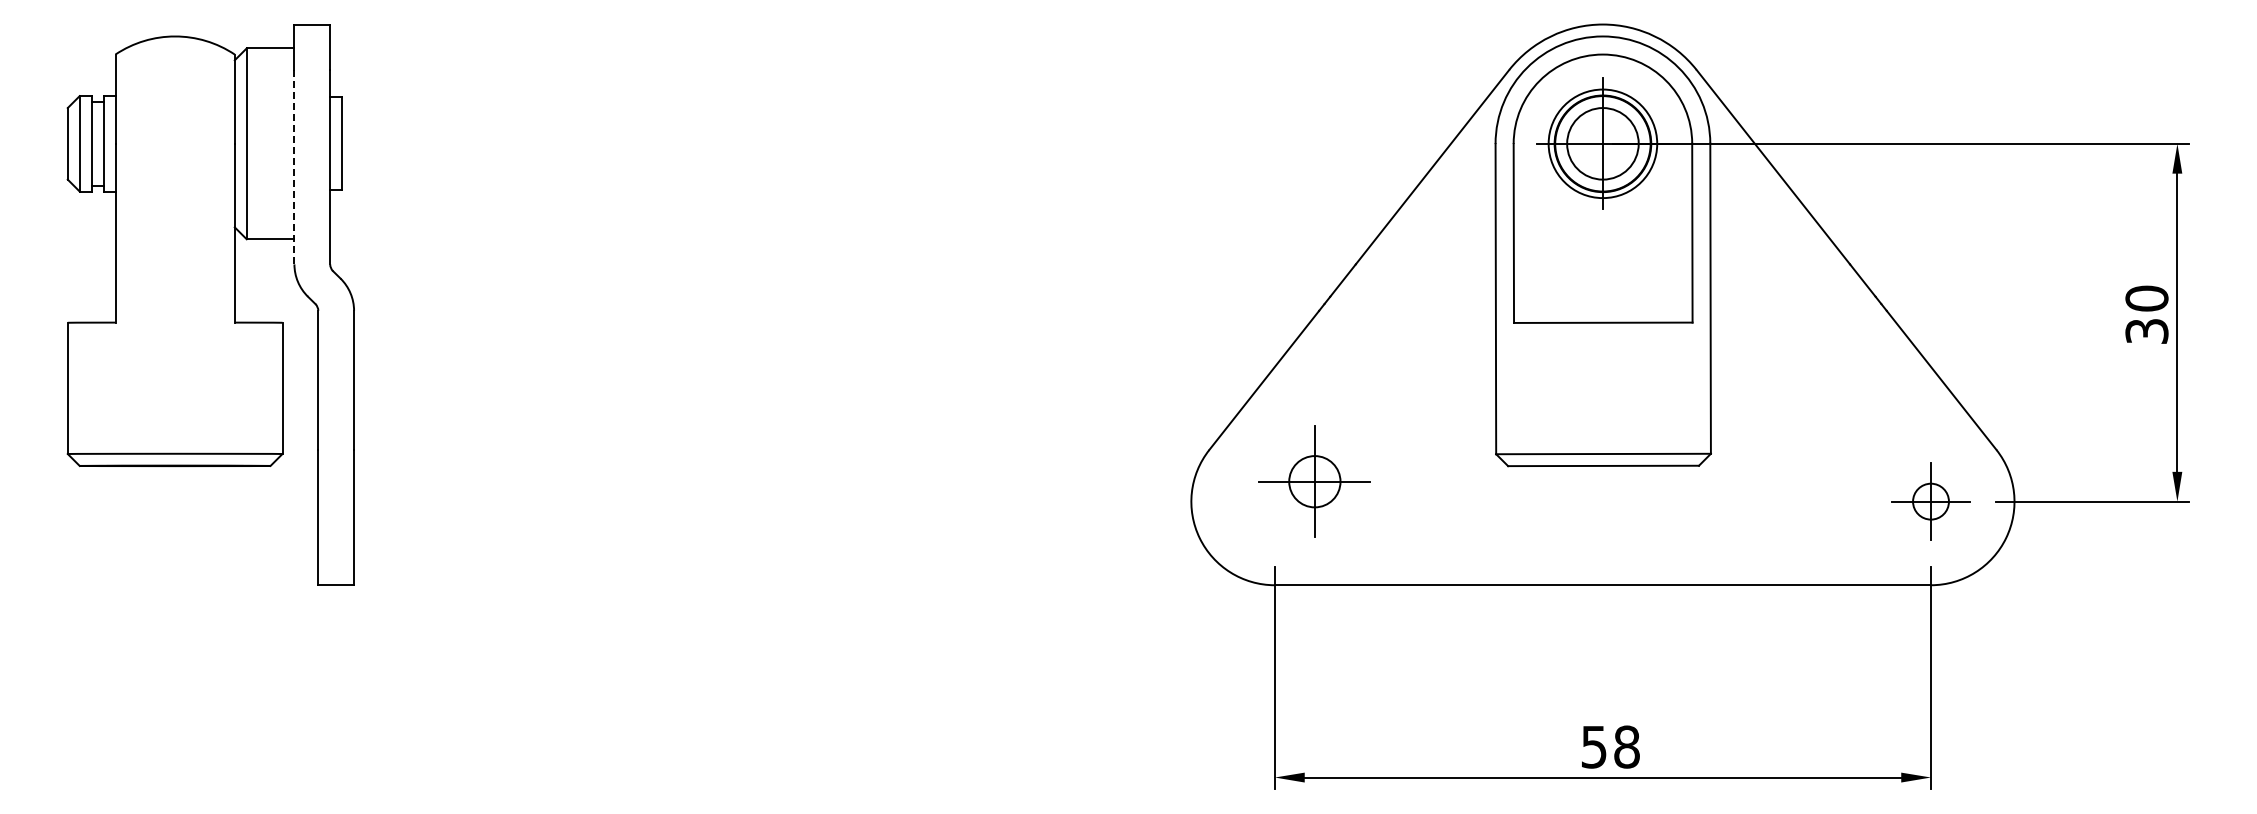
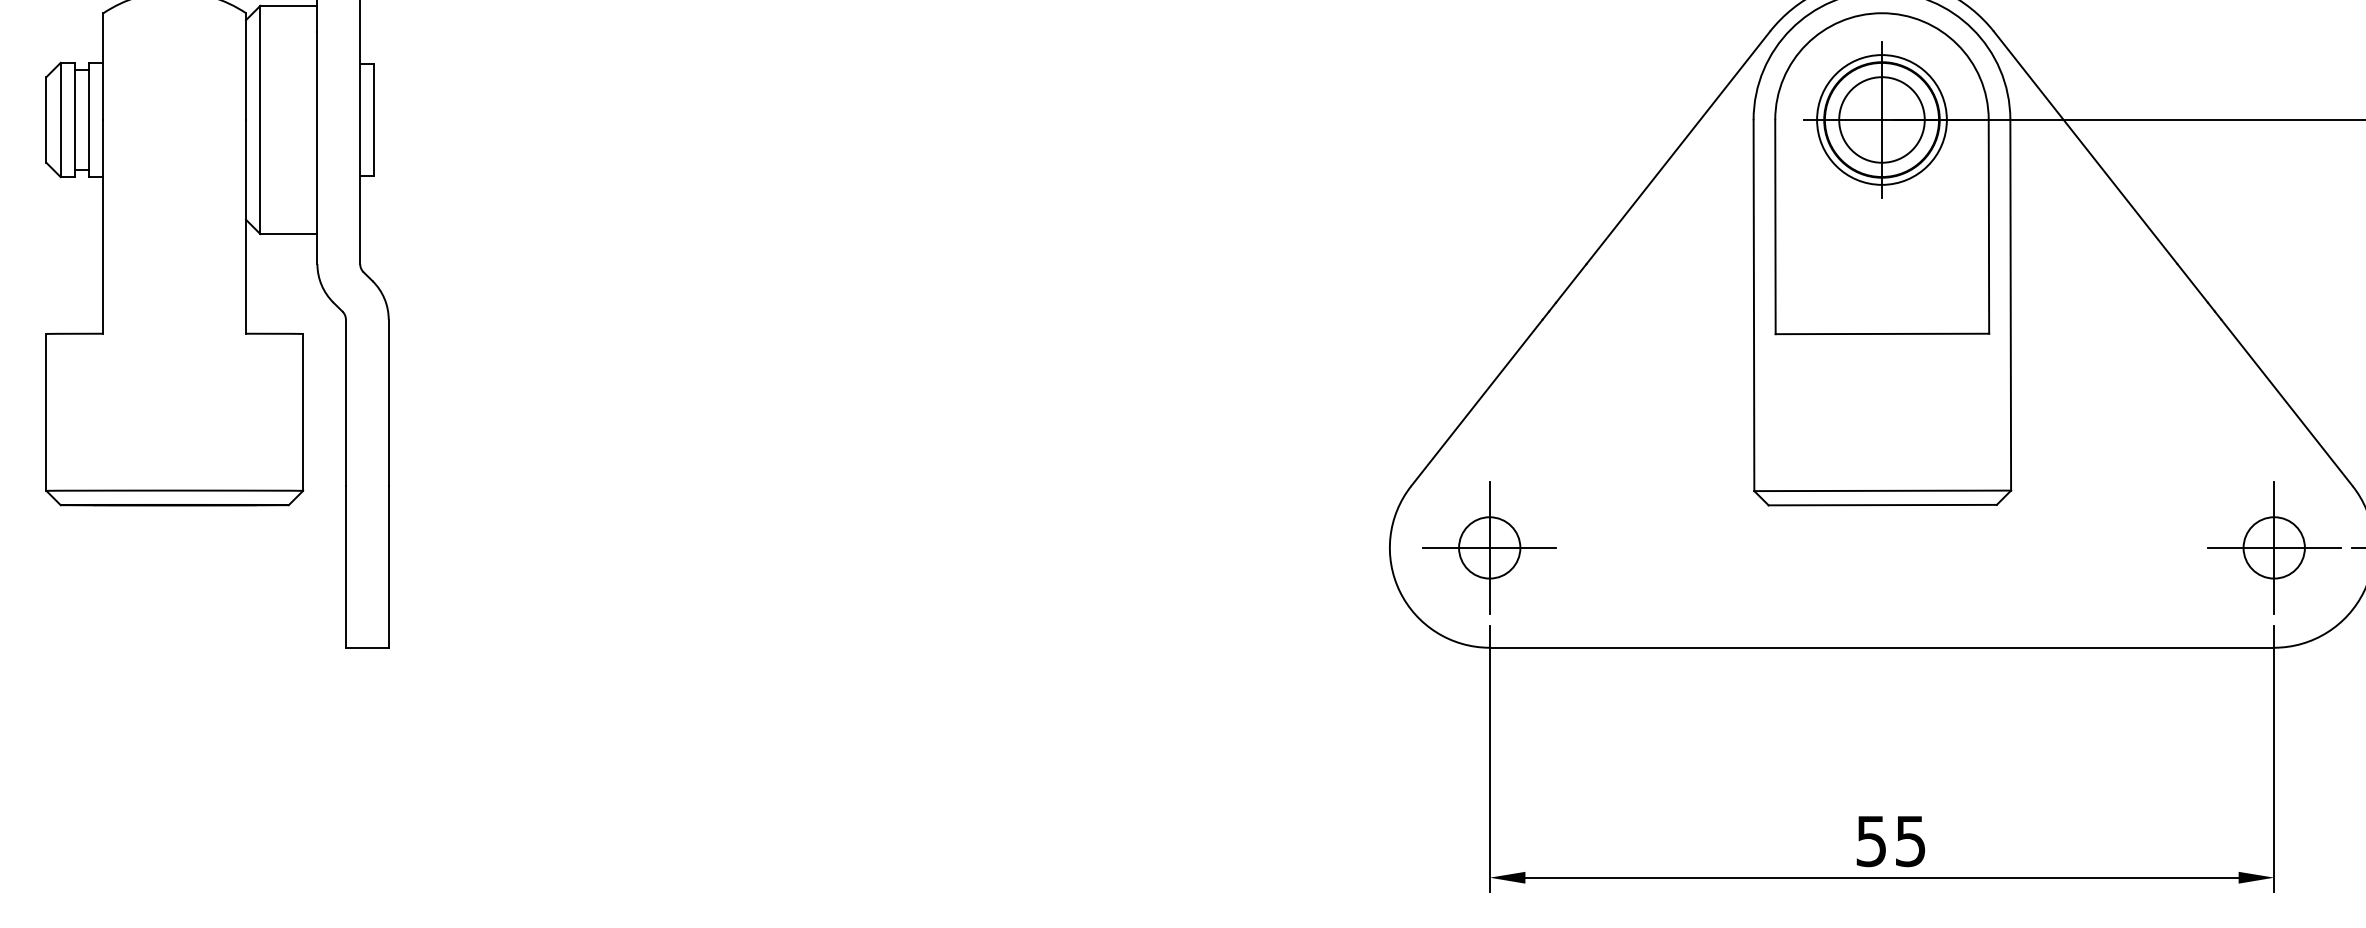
line: (294, 167) -> (317, 148), dashed -> solid
part: (1314, 481) -> (1489, 547), moved
part: (1930, 501) -> (2273, 547), size x1.43
text: (1626, 746) -> (1910, 840), 58 -> 55

